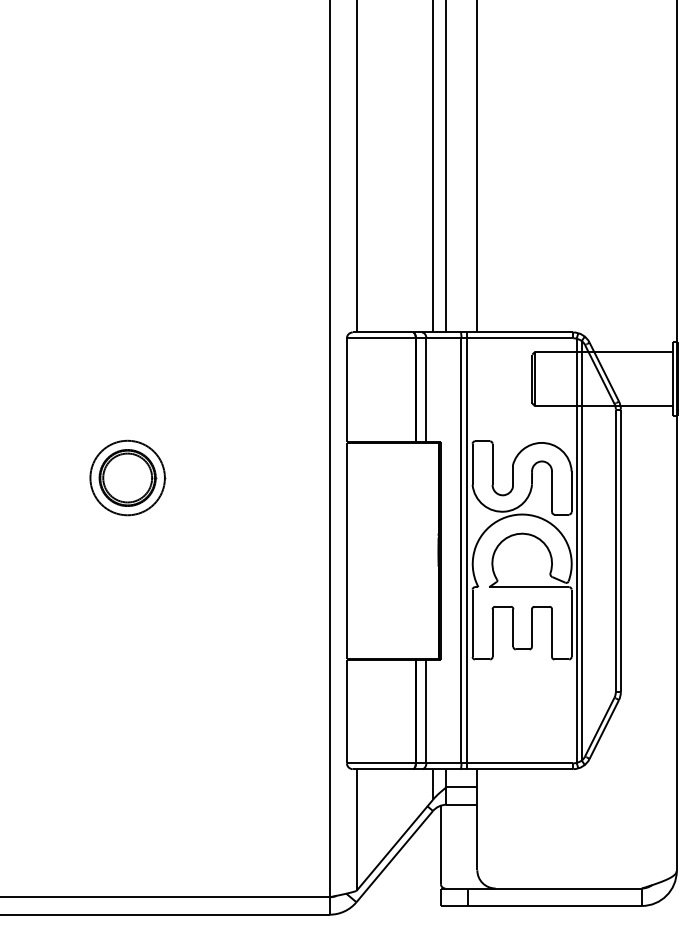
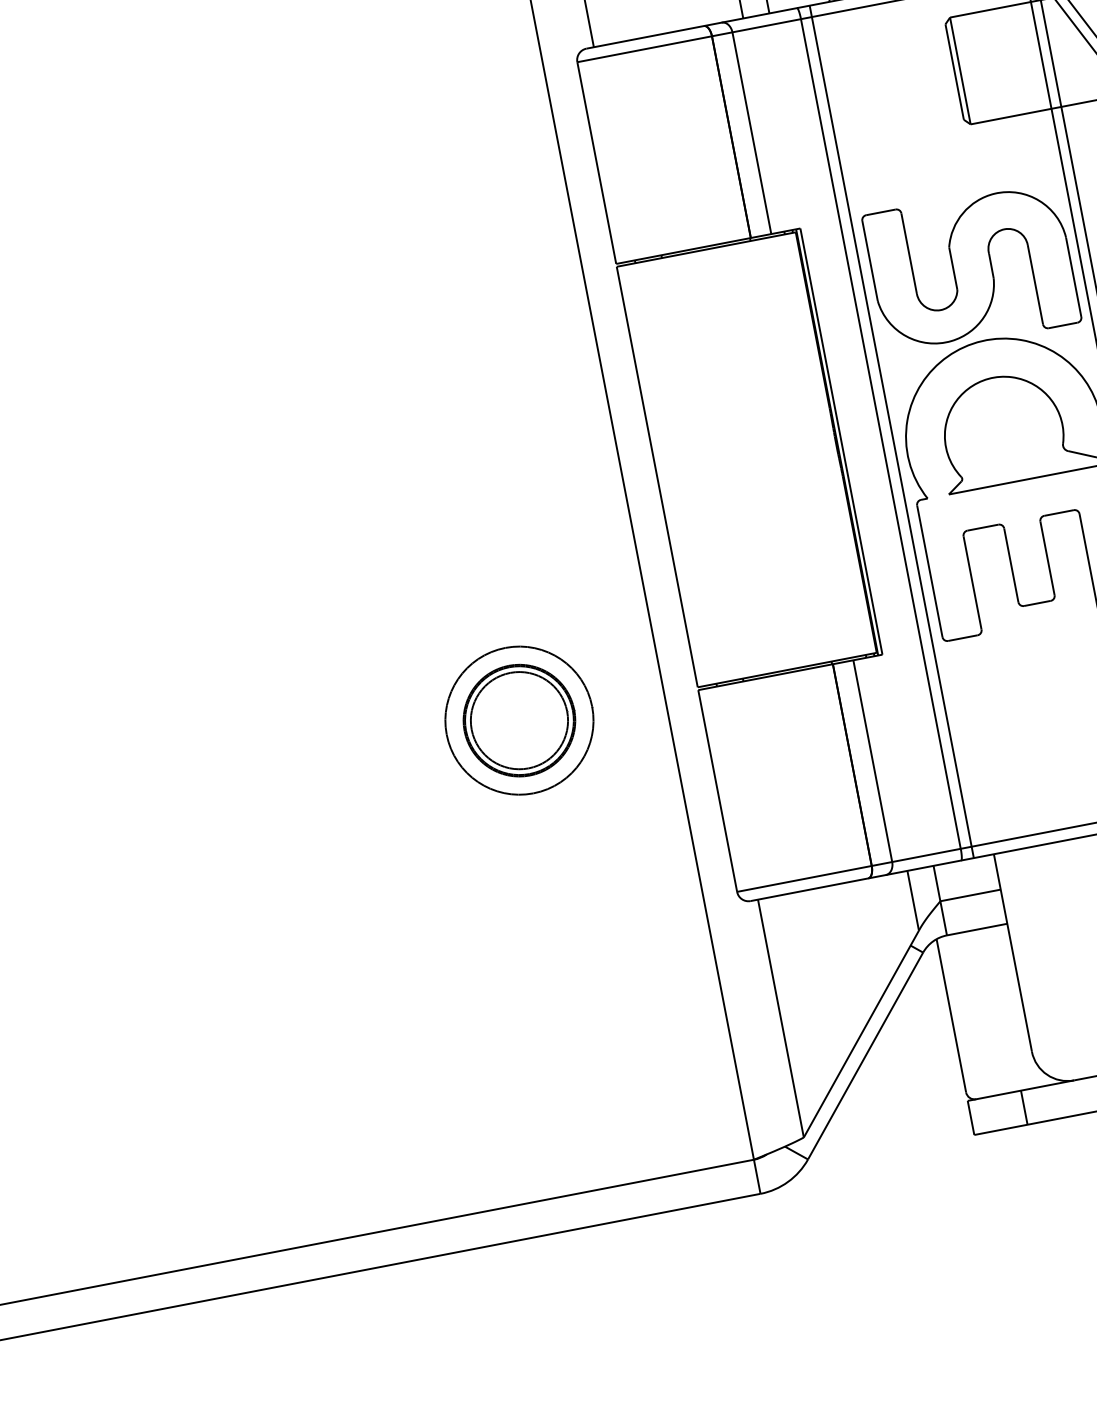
part: (127, 477) -> (518, 719), moved

